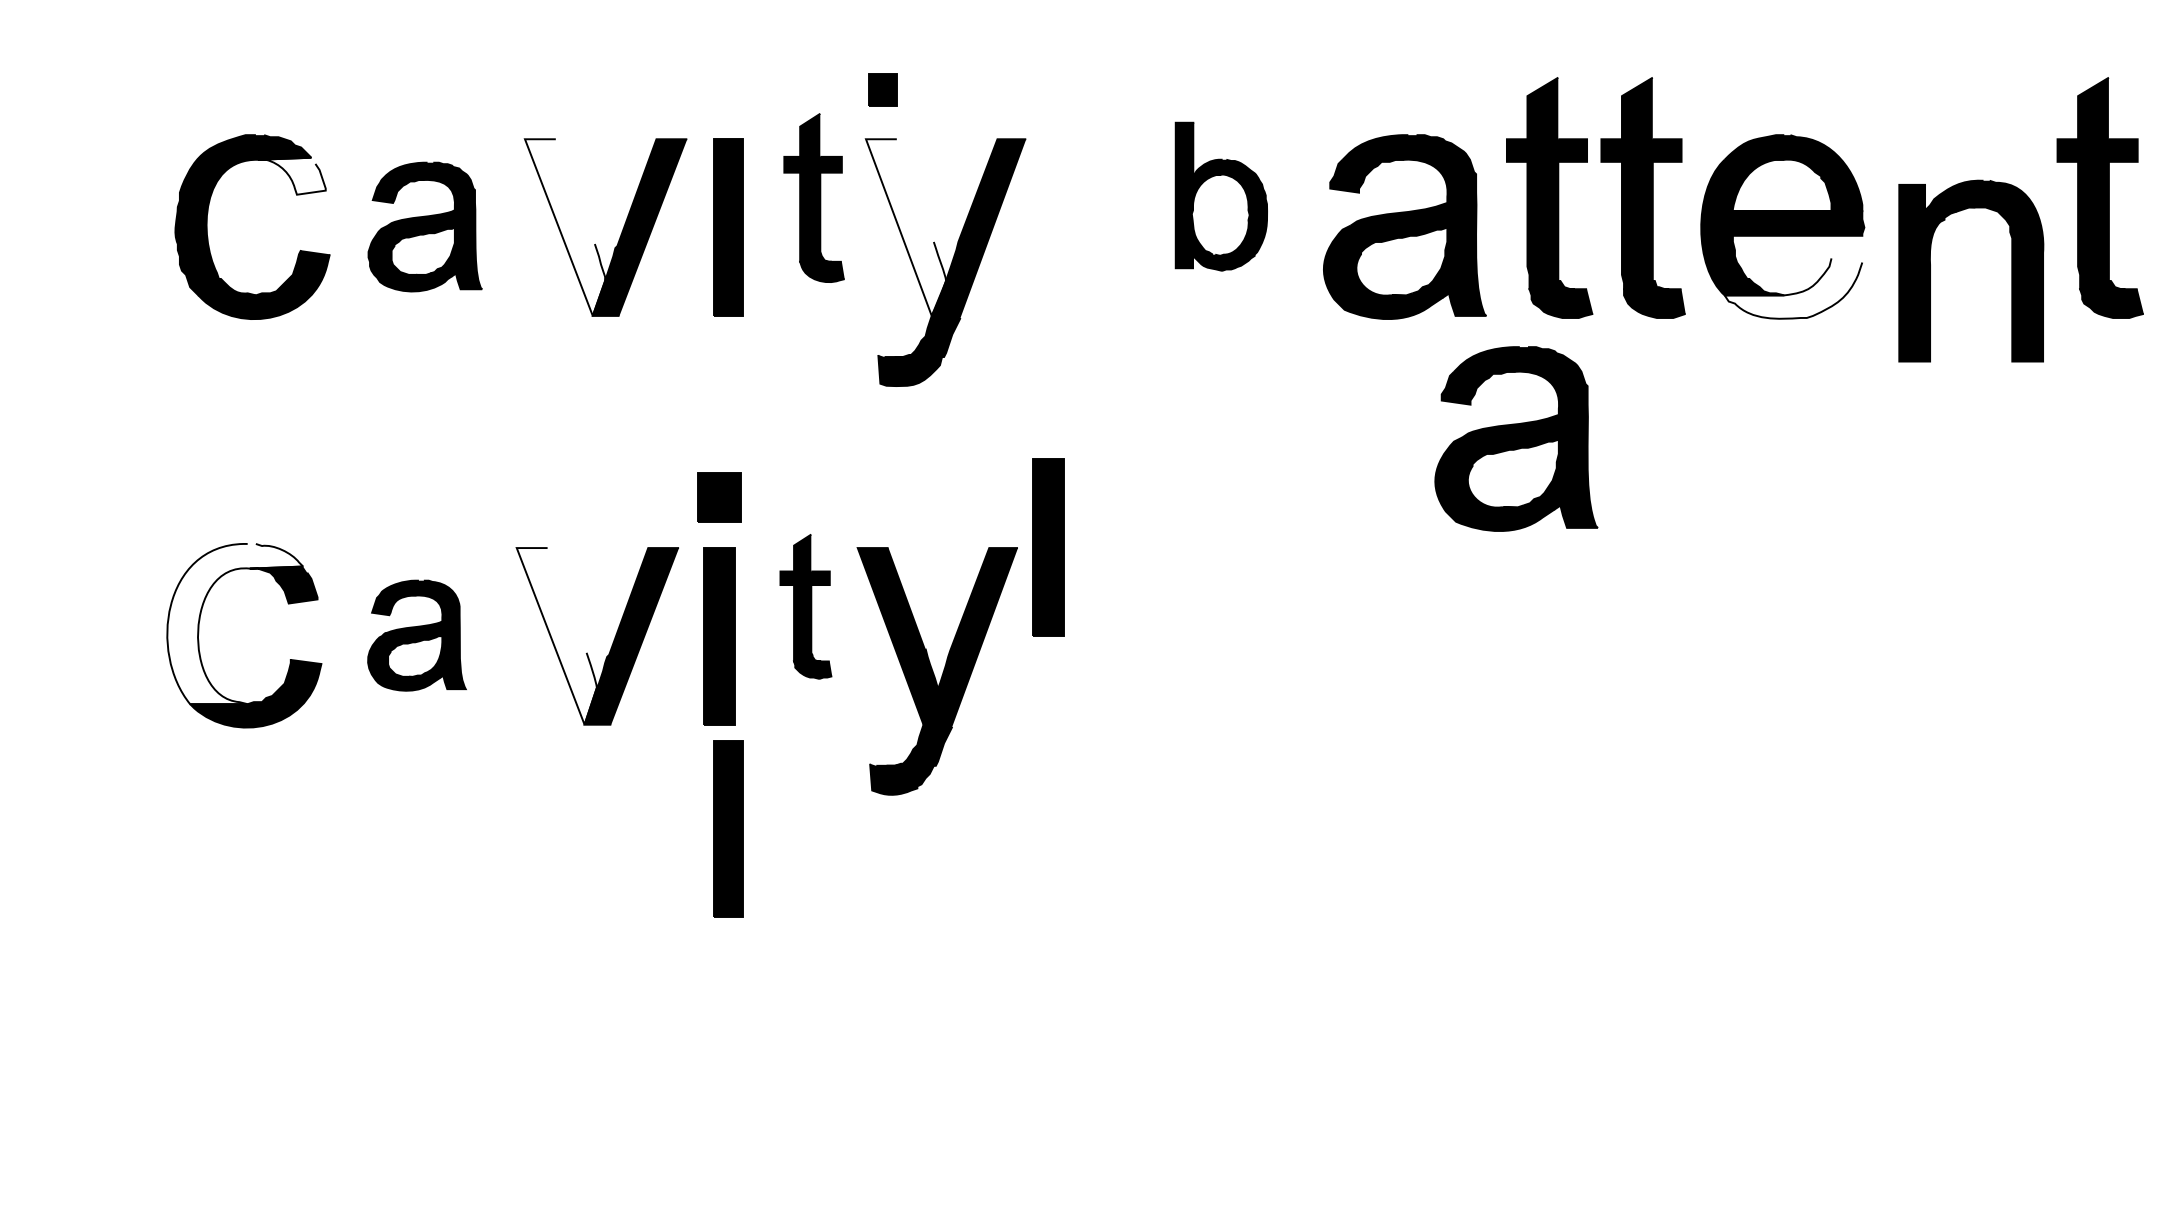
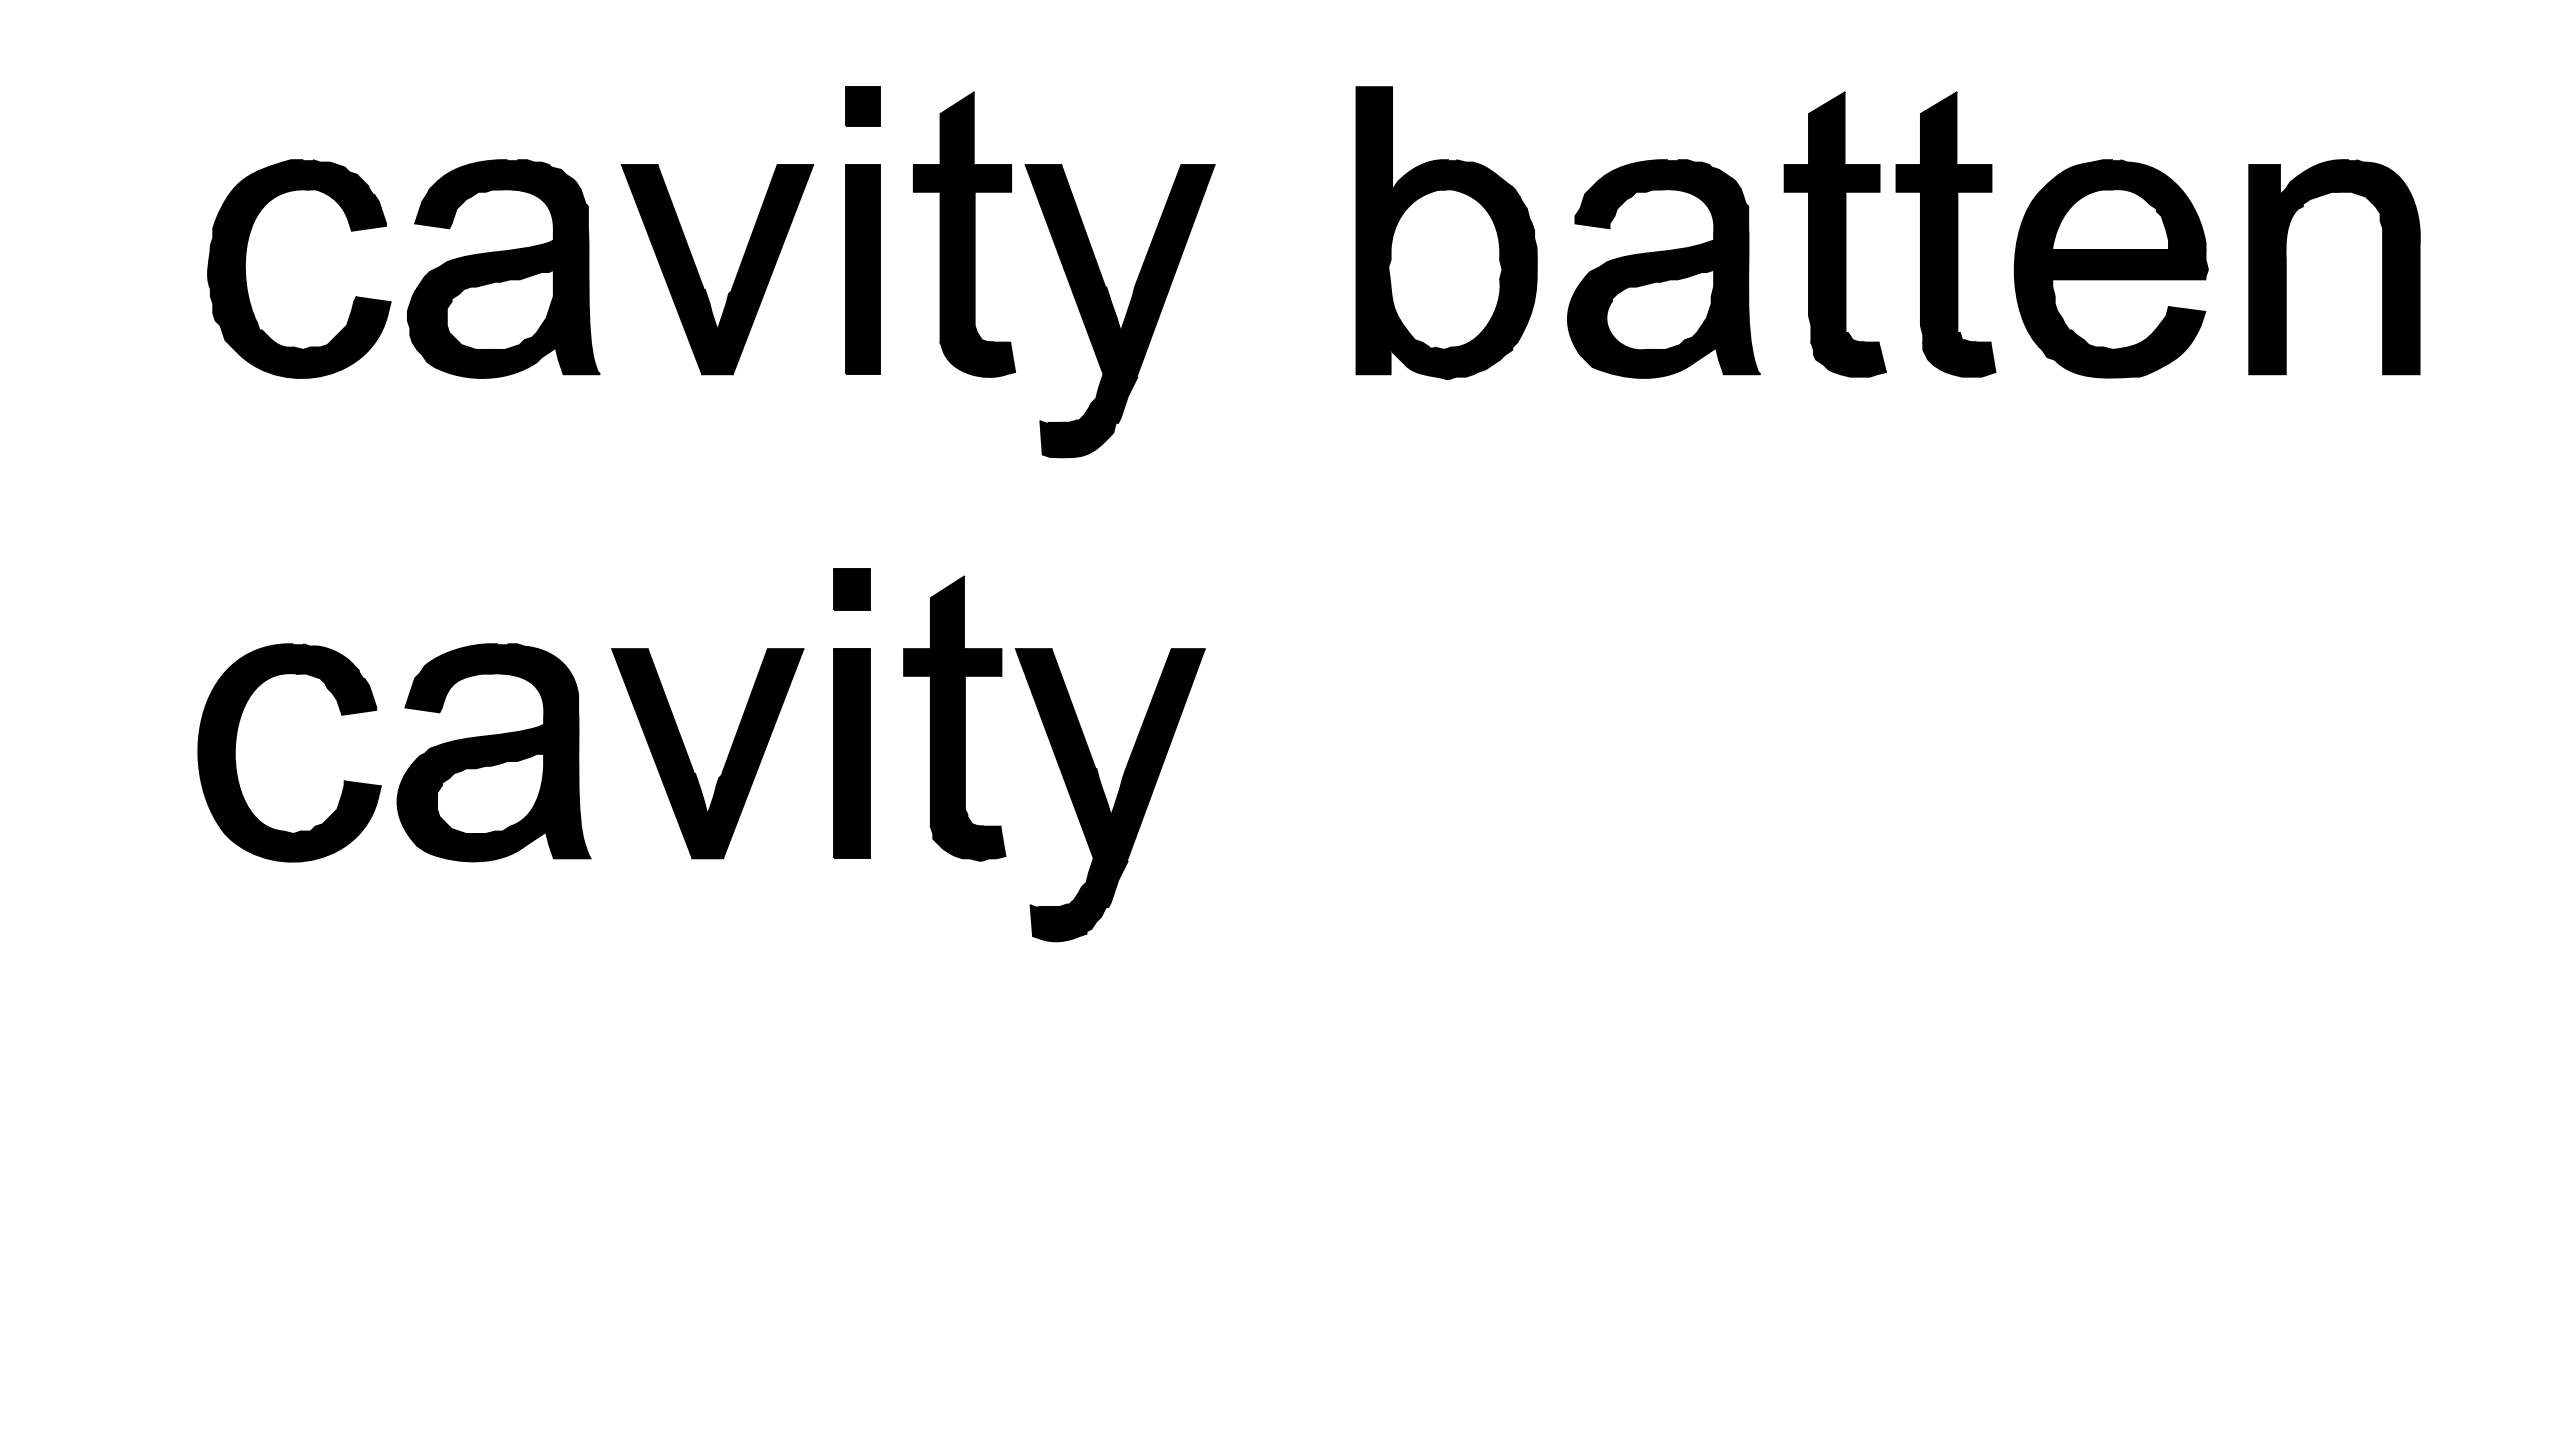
part: (882, 89) -> (862, 106), moved
fill: (291, 175) -> (345, 208), added
part: (1221, 196) -> (1446, 232), size x1.67
part: (814, 197) -> (964, 234), size x1.43
part: (2099, 197) -> (2486, 234), removed
part: (424, 226) -> (503, 268), size x1.43
fill: (564, 227) -> (668, 269), added
fill: (905, 227) -> (1072, 269), added
part: (1930, 271) -> (2286, 267), moved
fill: (1793, 288) -> (2123, 341), added
part: (1516, 438) -> (1795, 519), removed
part: (718, 497) -> (851, 589), size x0.71
part: (1048, 547) -> (1241, 648), removed
part: (805, 606) -> (954, 718), size x1.67
fill: (234, 623) -> (278, 738), added
part: (416, 635) -> (493, 752), size x1.67
fill: (556, 636) -> (659, 753), added
part: (728, 828) -> (862, 981), removed

